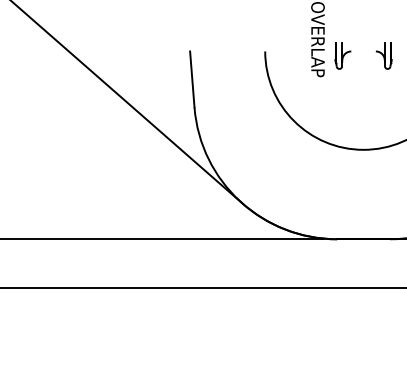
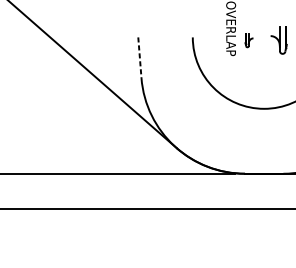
part: (342, 55) -> (248, 40), size x0.7
part: (384, 55) -> (279, 40), size x1.4
line: (192, 79) -> (140, 57), solid -> dashed

